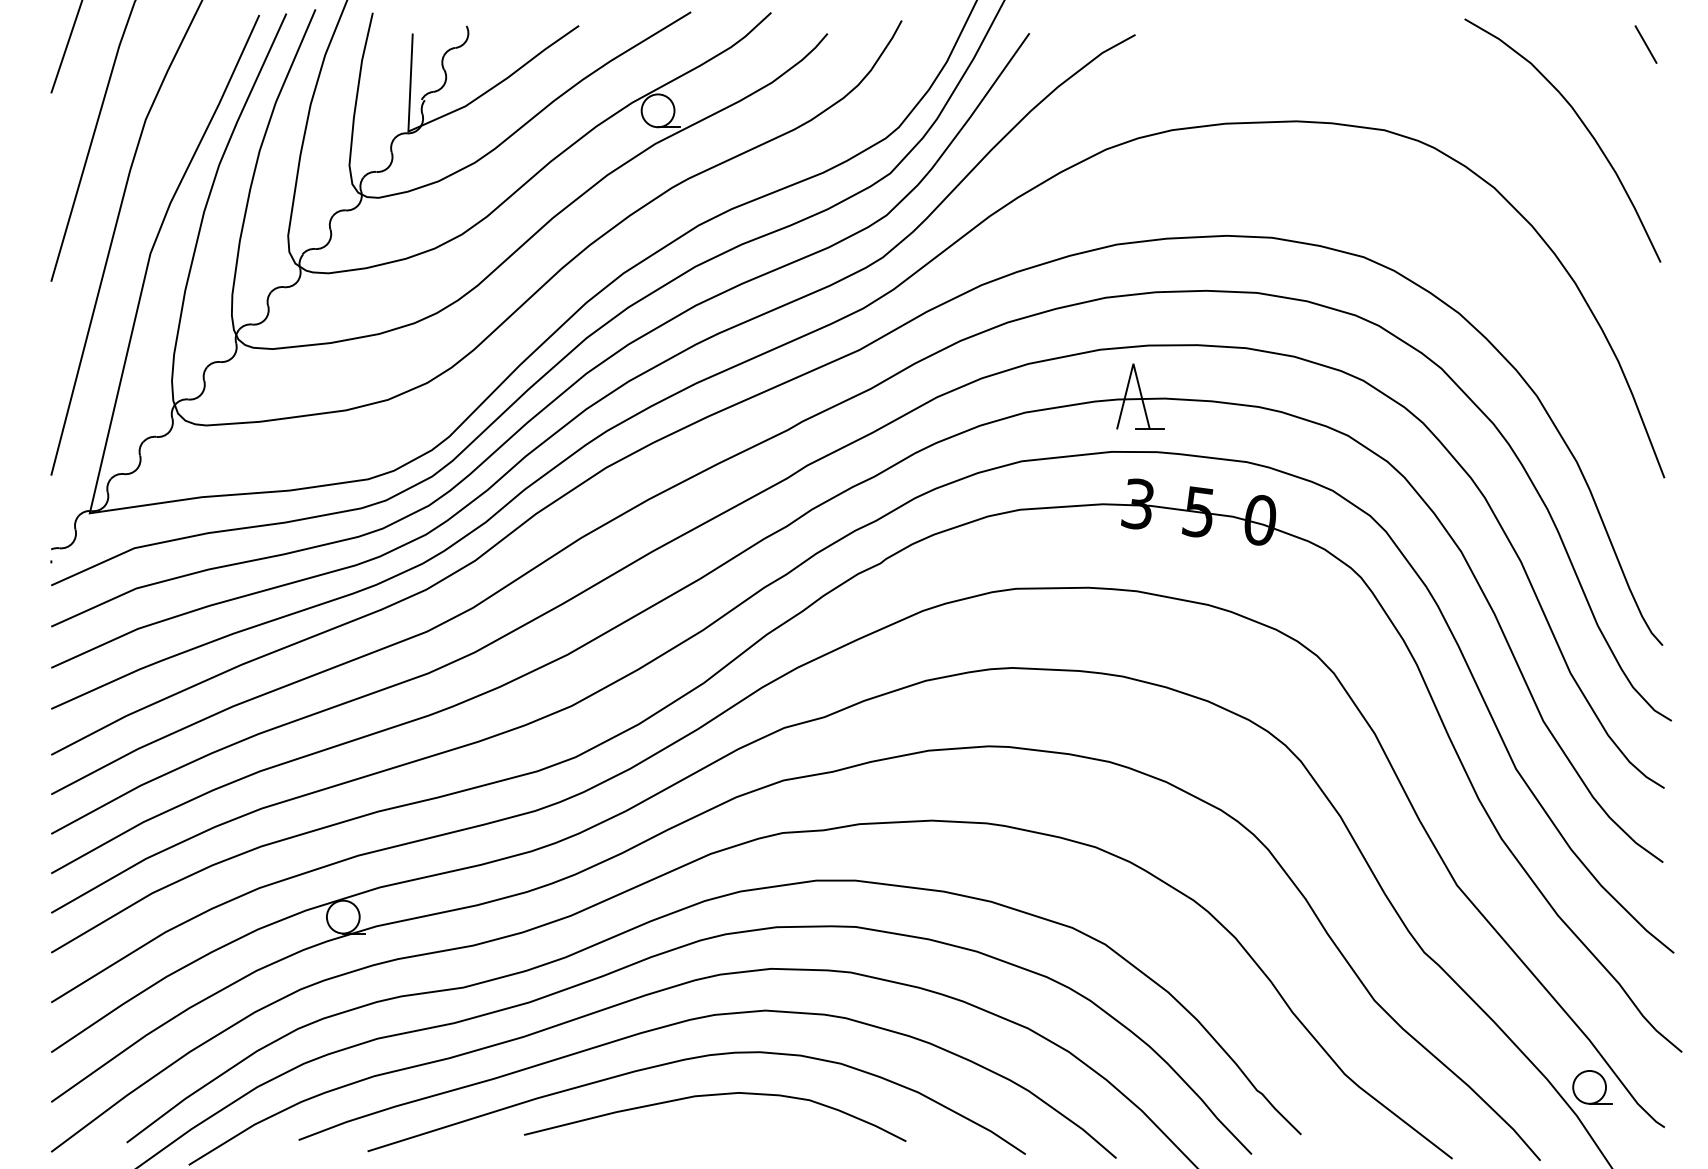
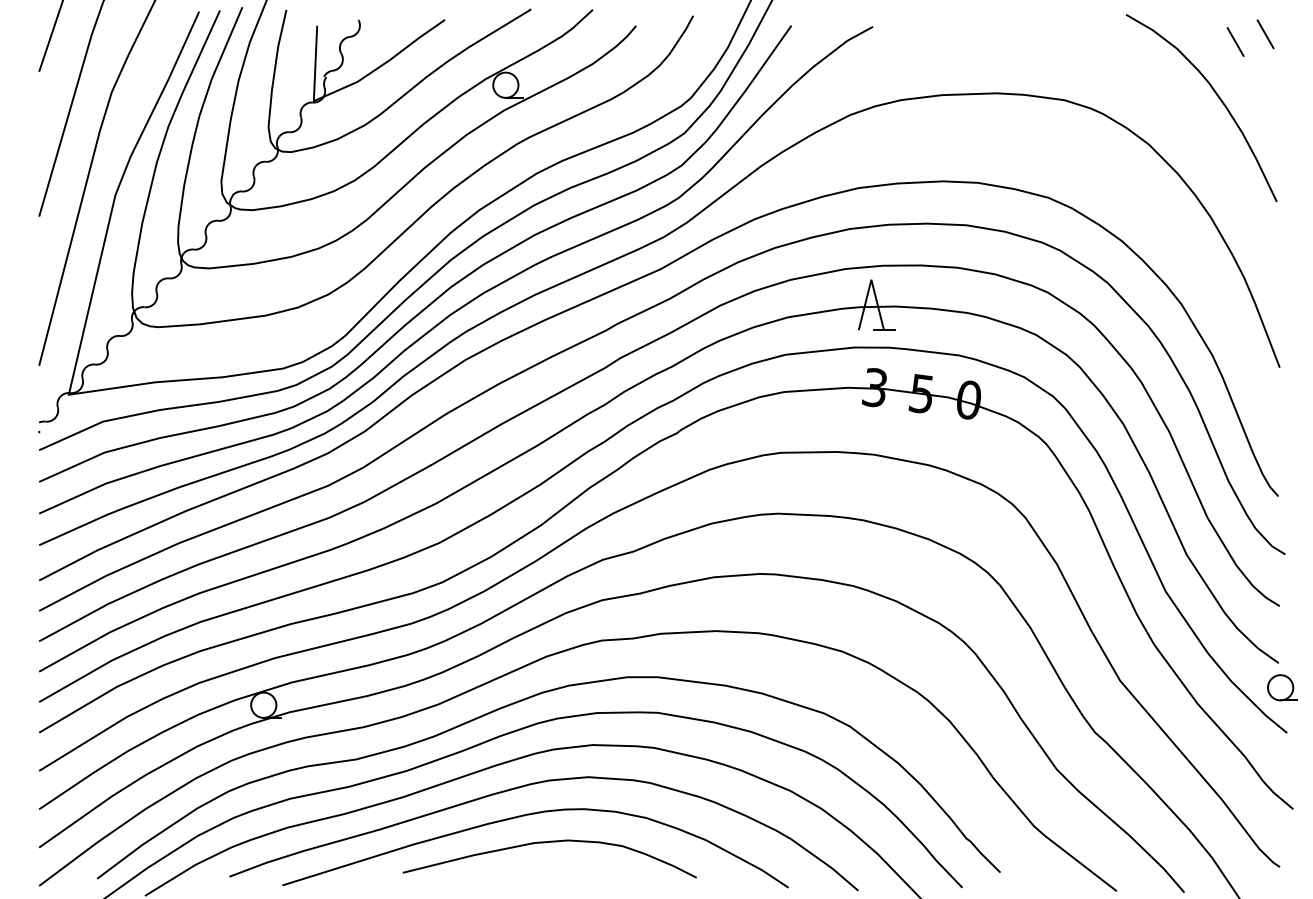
line: (1606, 54) -> (1235, 41), added
part: (1592, 1087) -> (1282, 687), moved

